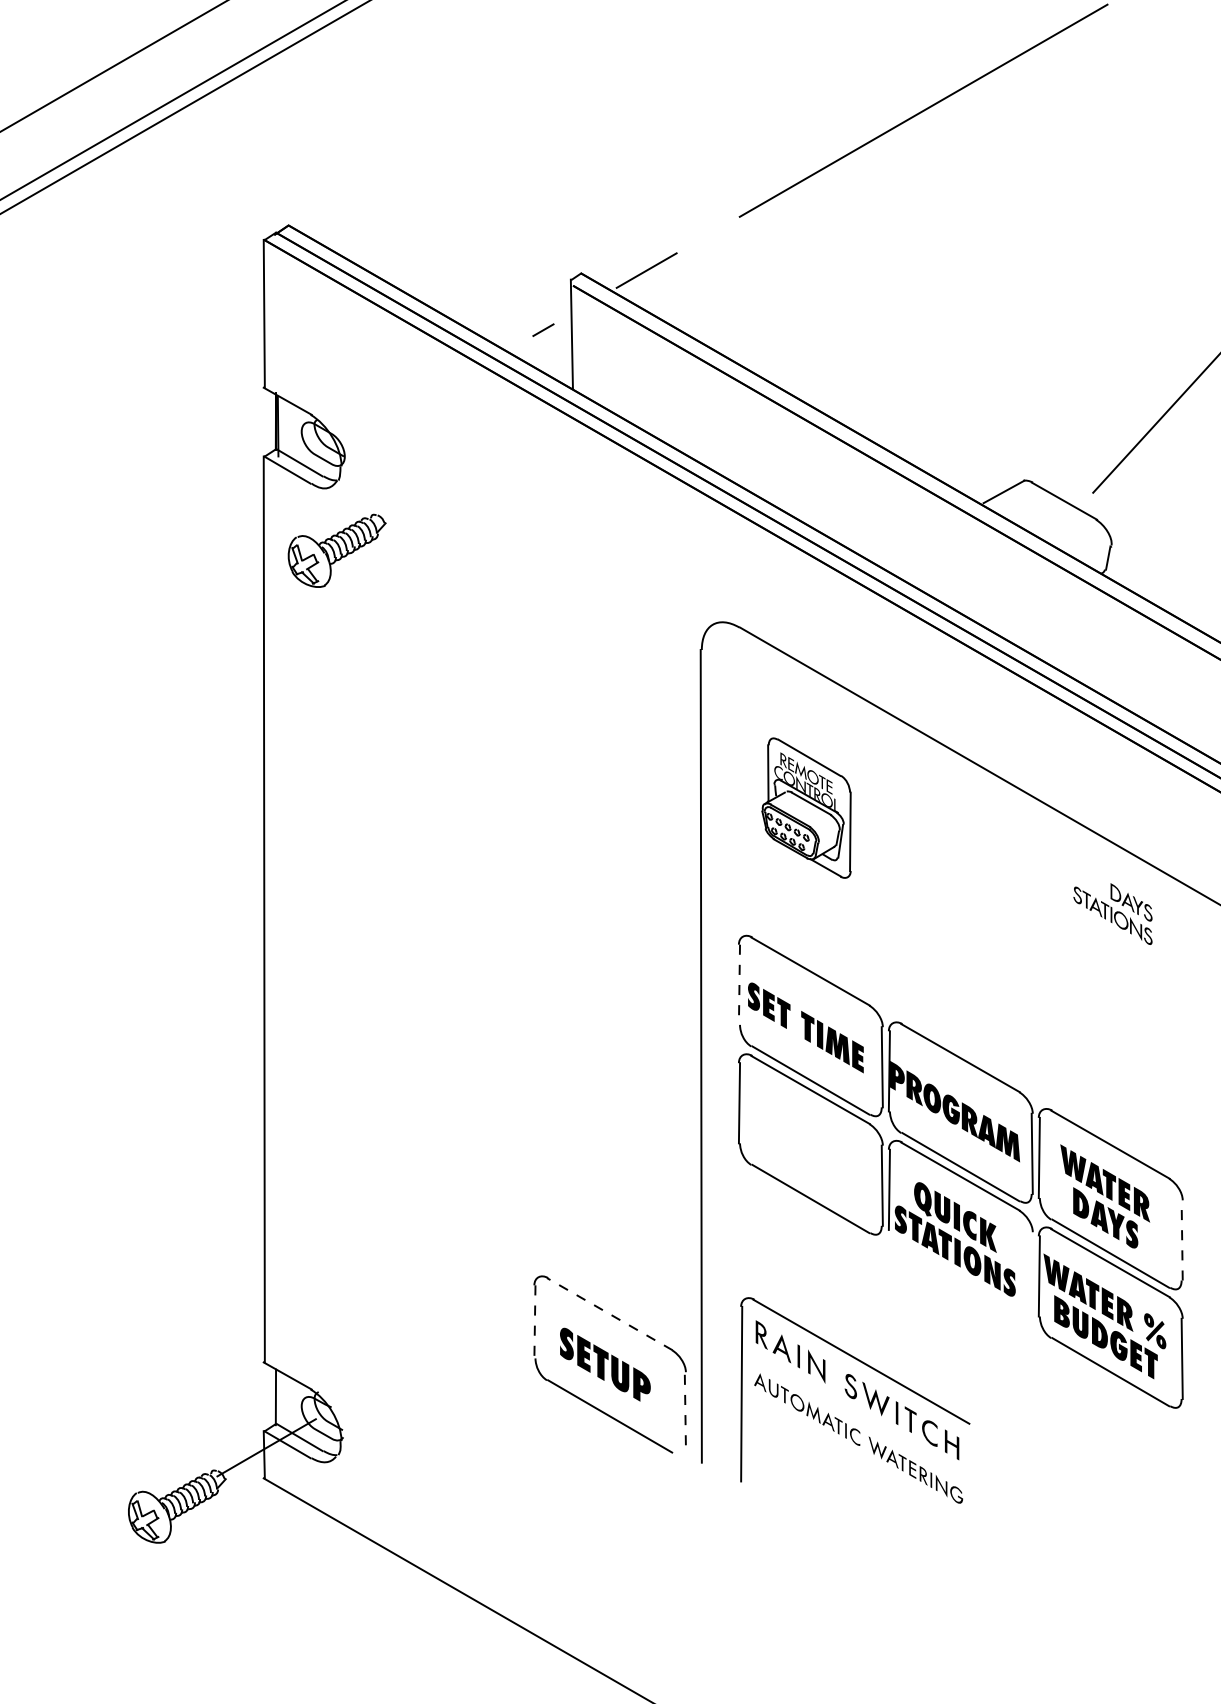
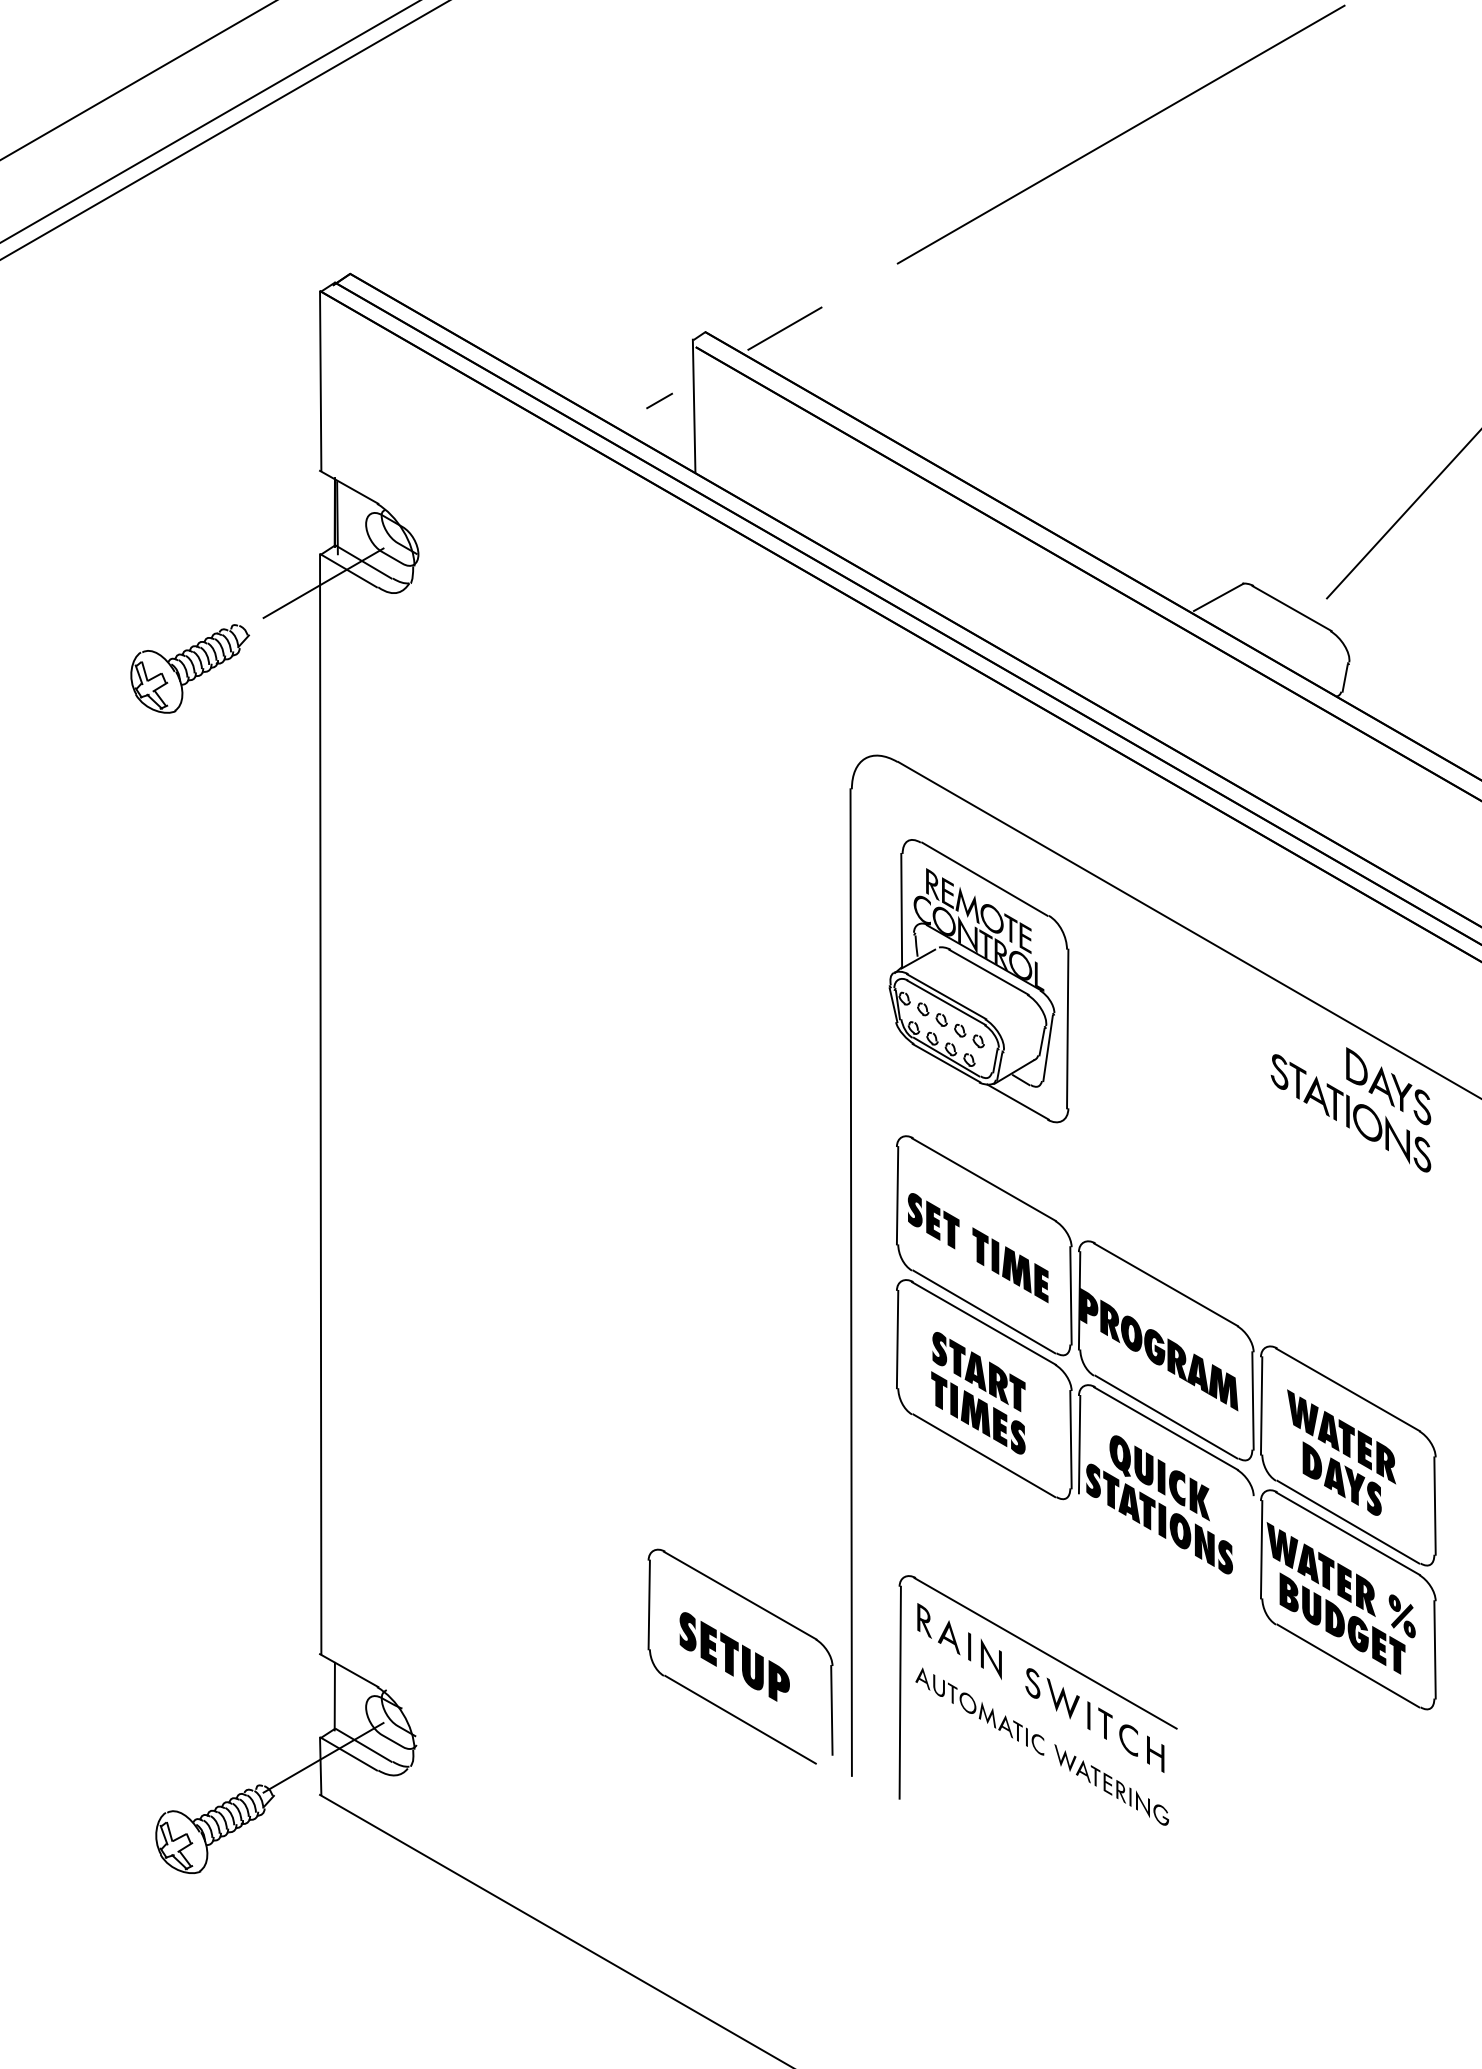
line: (266, 480) -> (323, 583), added
part: (337, 550) -> (190, 668), moved
part: (806, 808) -> (978, 981), size x1.67
part: (1112, 913) -> (1350, 1109), size x1.67
line: (739, 984) -> (897, 1195), dashed -> solid
part: (806, 1147) -> (978, 1393), added
line: (1182, 1240) -> (1435, 1506), dashed -> solid
line: (609, 1314) -> (739, 1595), dashed -> solid
line: (535, 1322) -> (649, 1605), dashed -> solid
line: (685, 1407) -> (831, 1709), dashed -> solid

